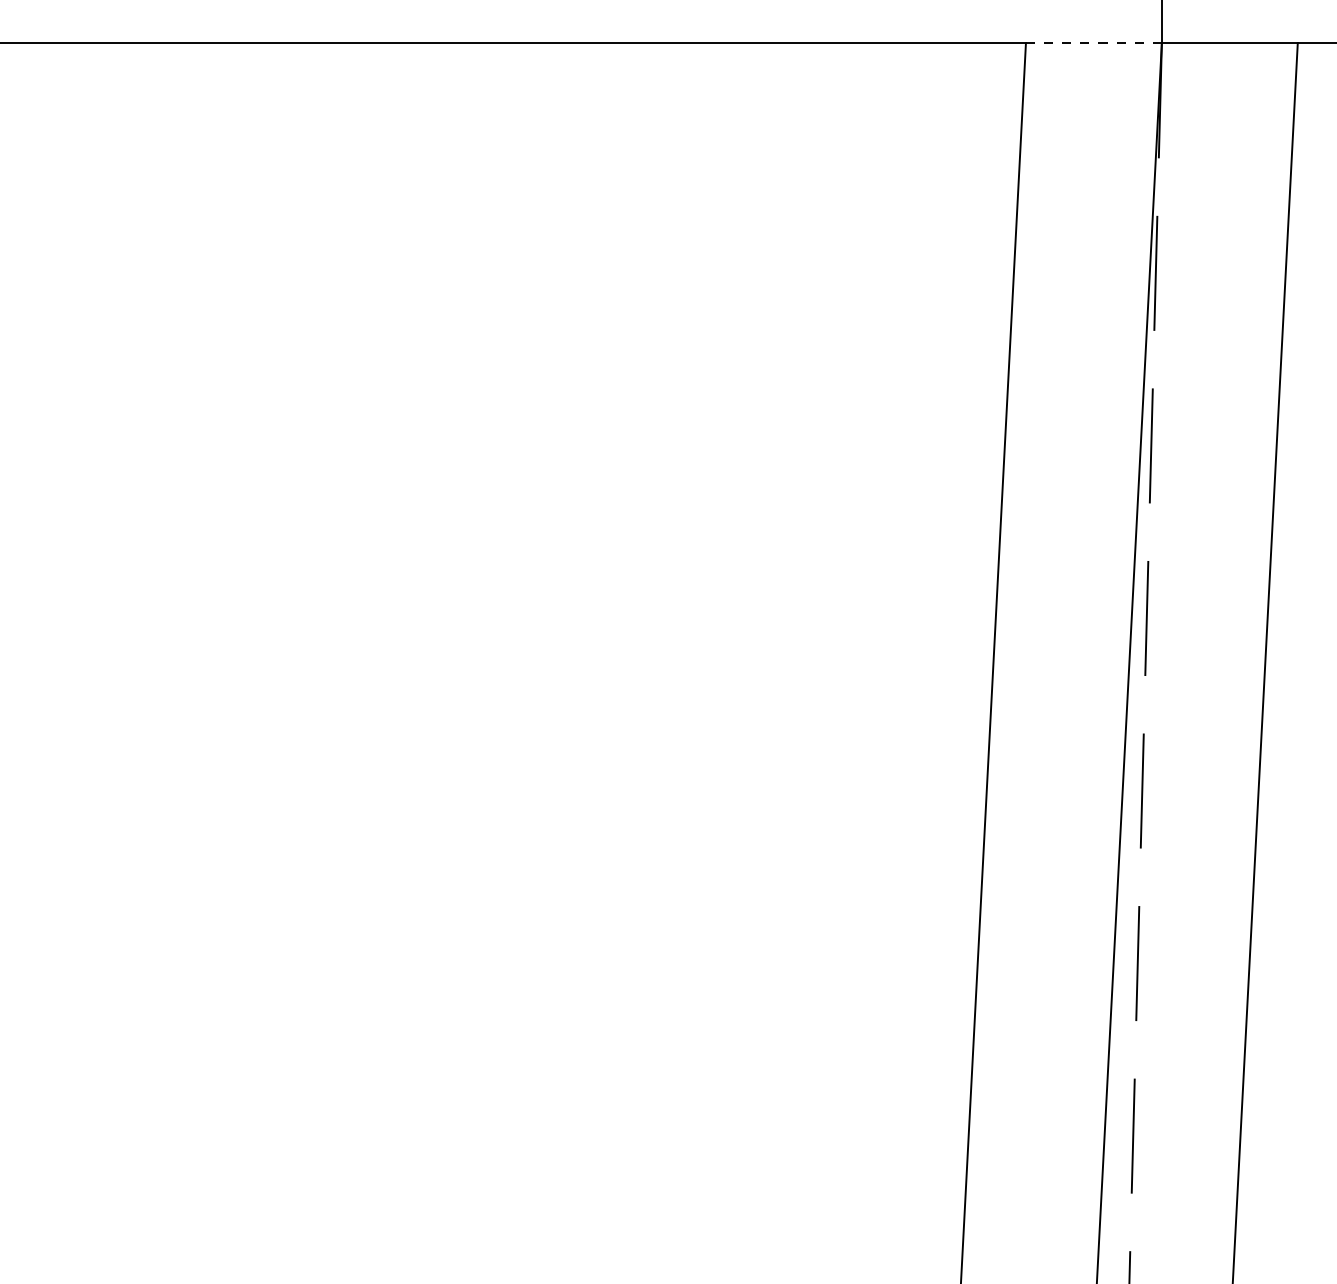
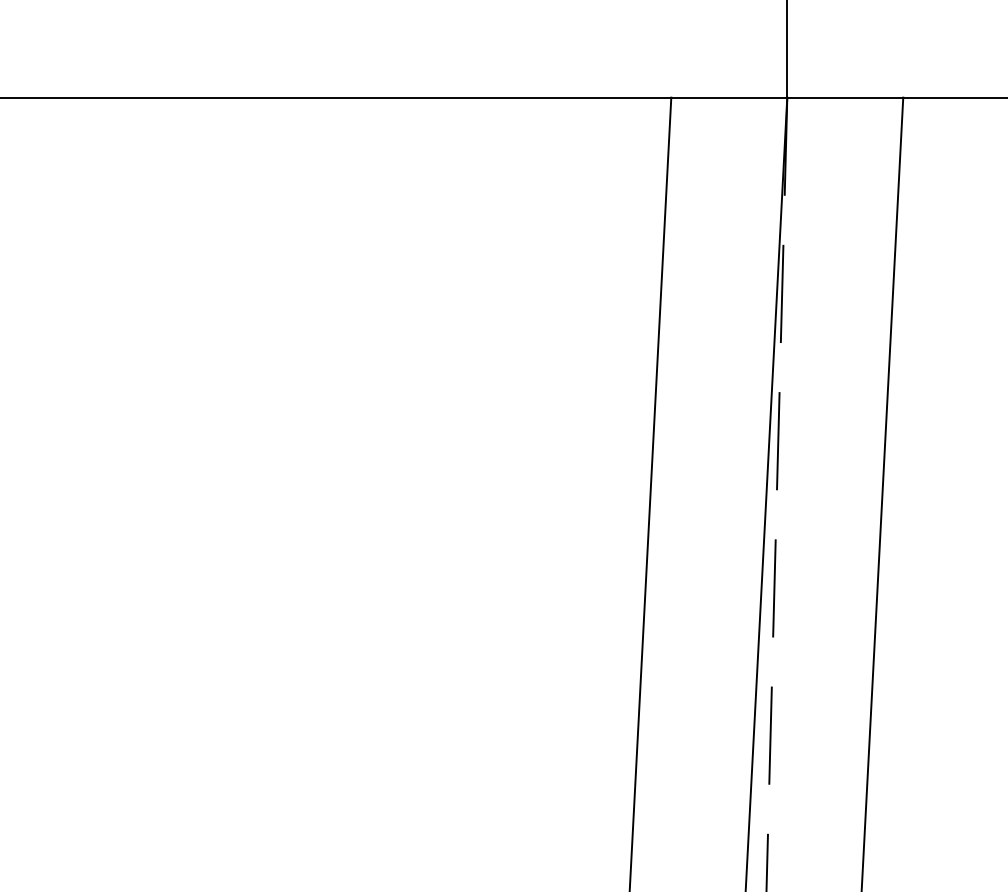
line: (1093, 43) -> (728, 97), dashed -> solid

